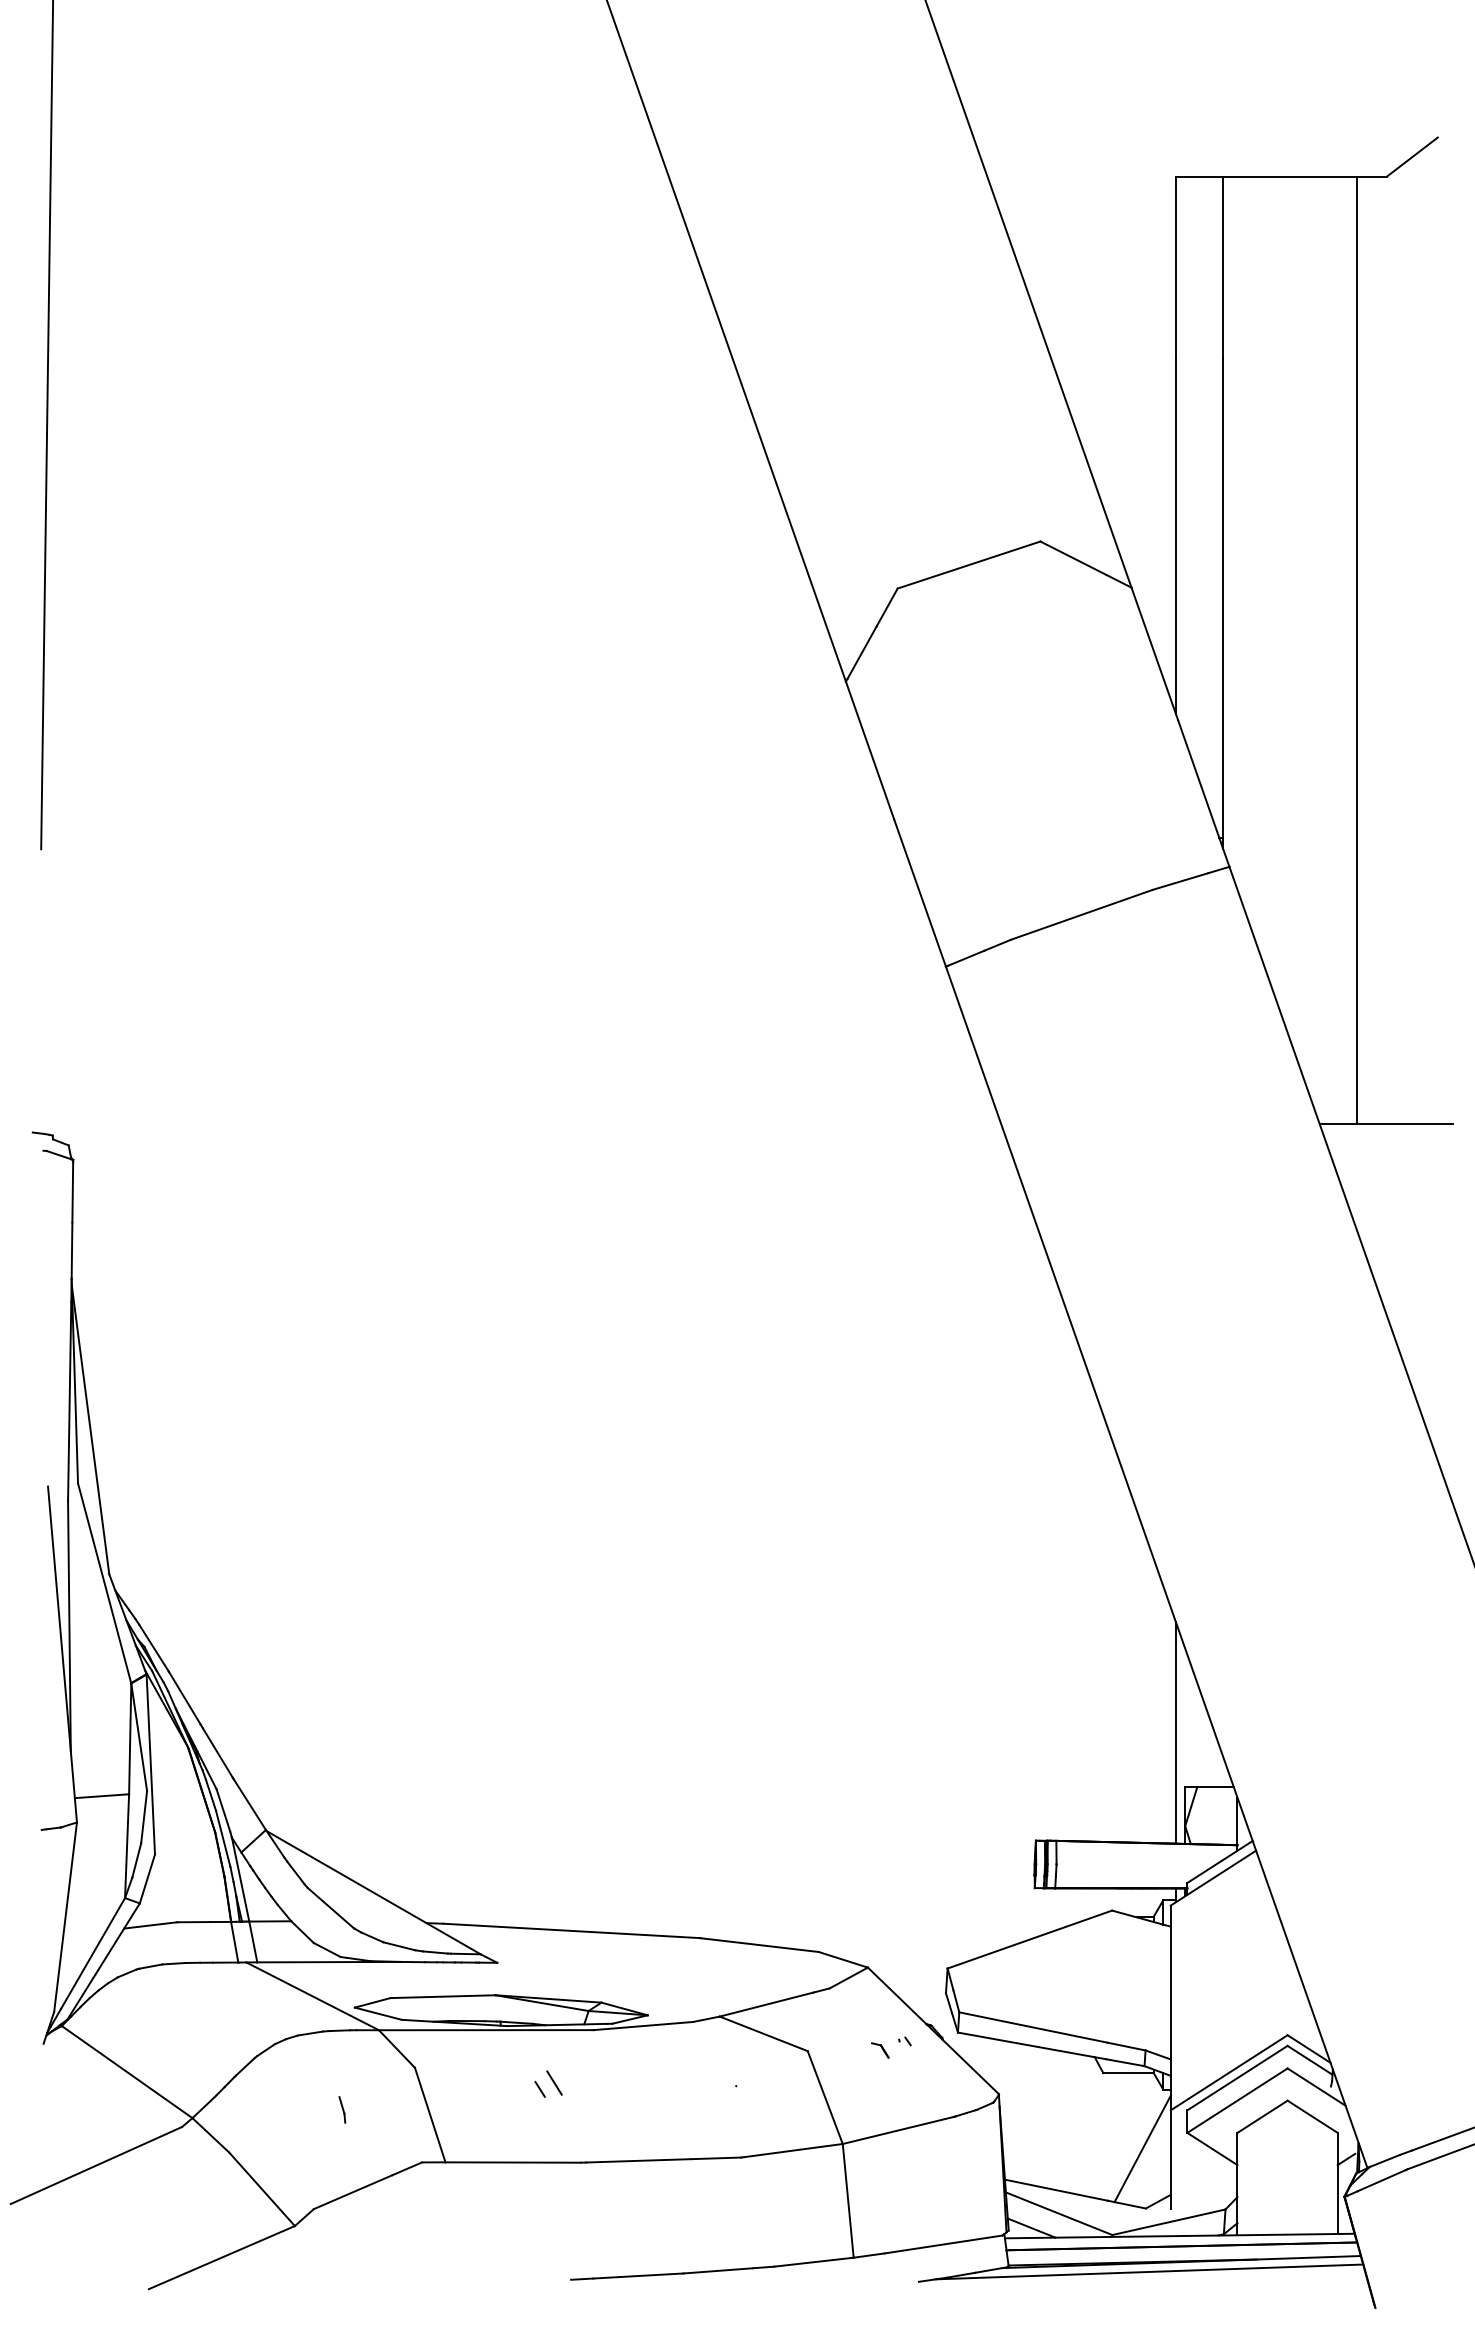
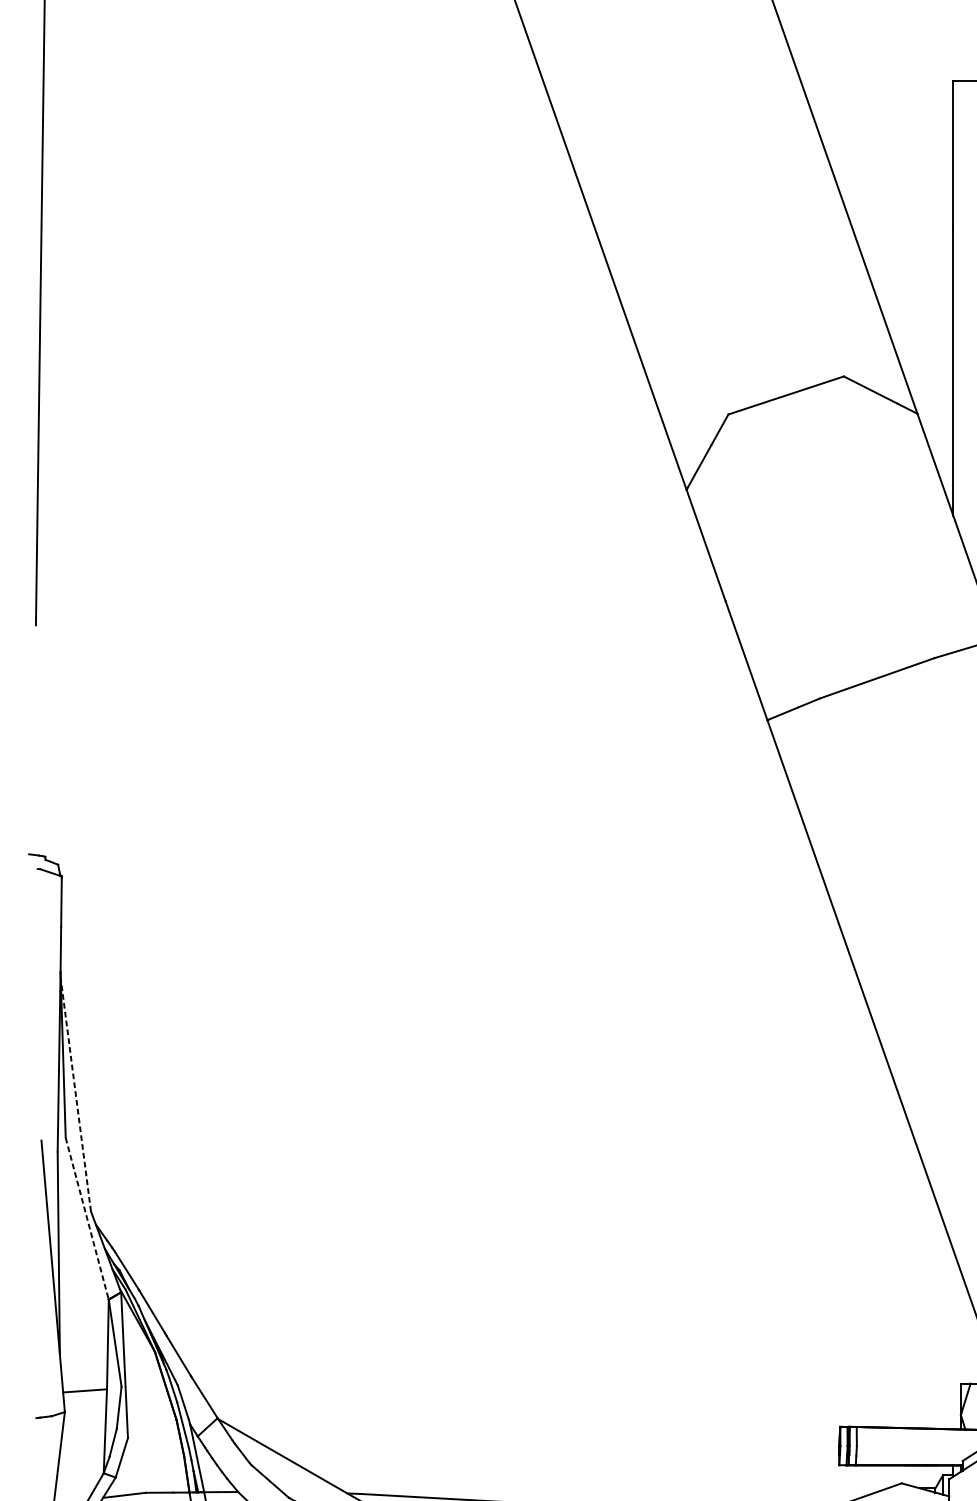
line: (90, 1429) -> (75, 1094), solid -> dashed
line: (104, 1583) -> (87, 1218), solid -> dashed
line: (1175, 1732) -> (953, 1339), removed

